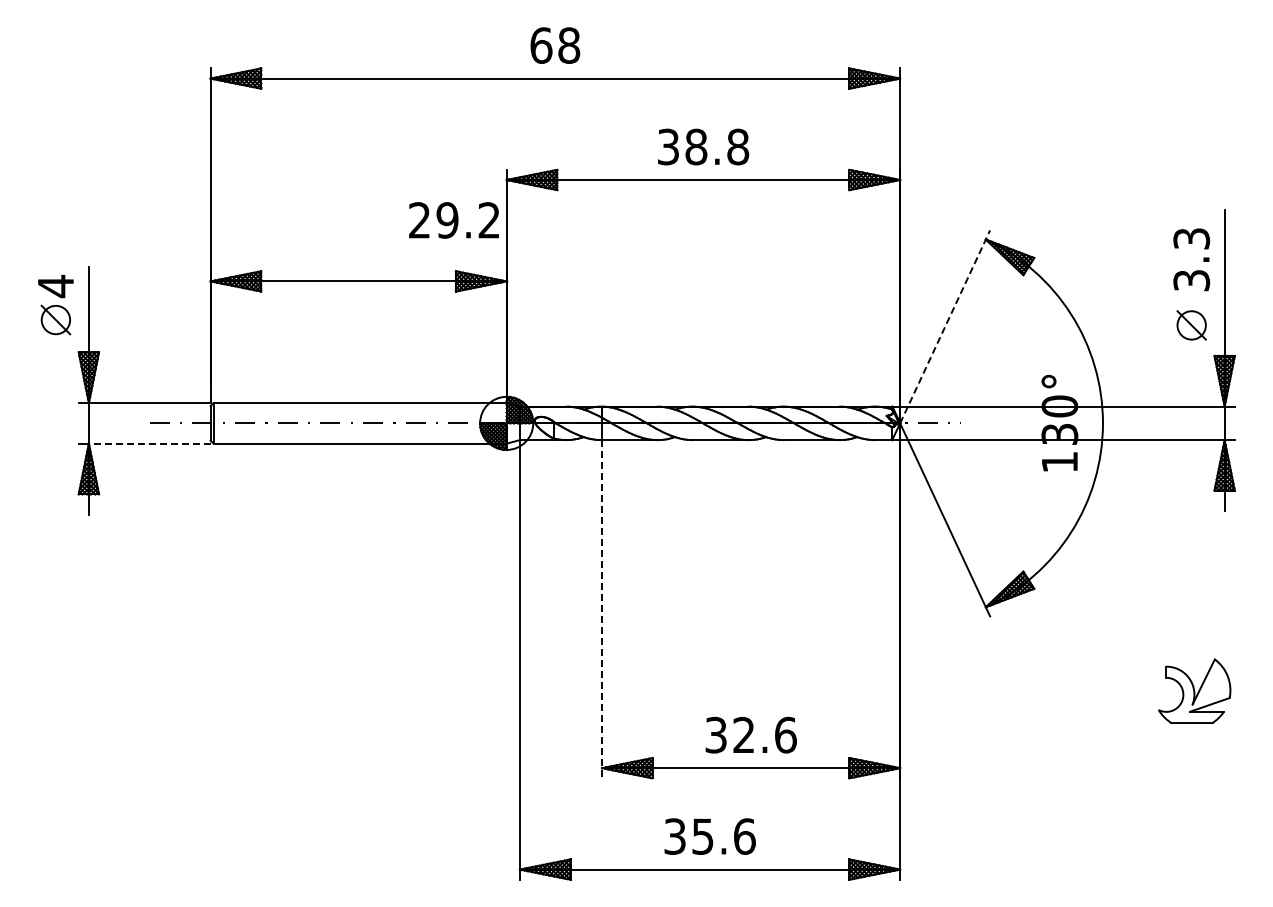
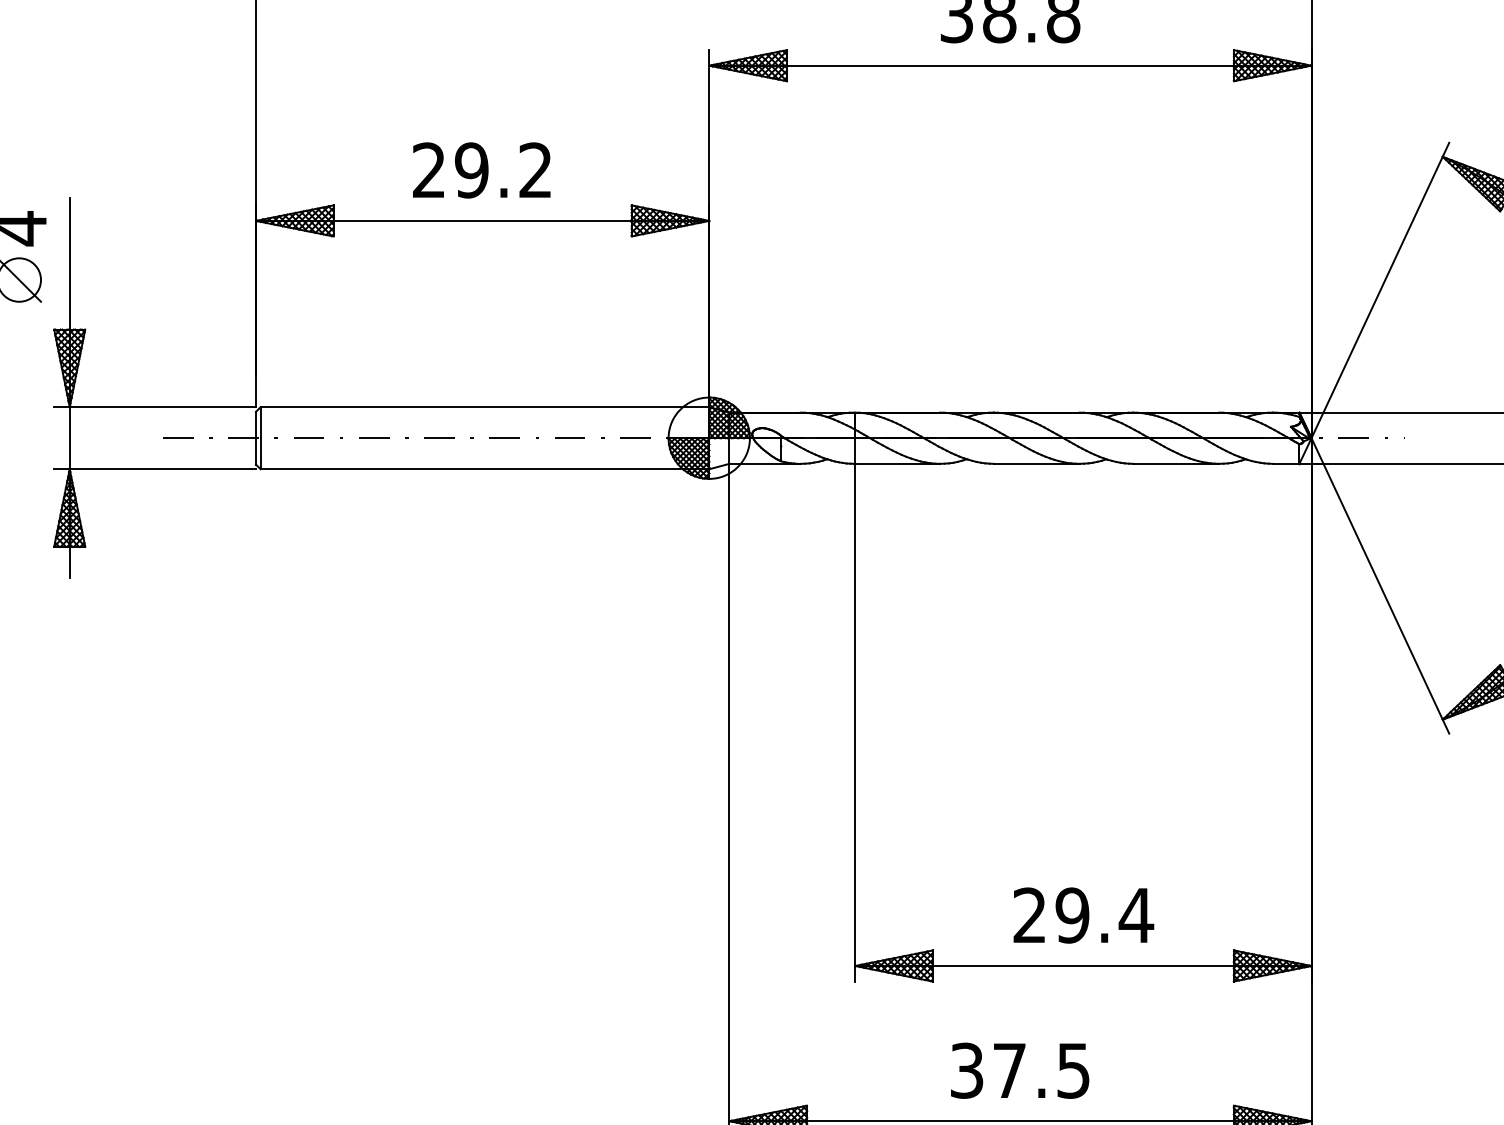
text: (453, 220) -> (480, 170), moved
line: (945, 326) -> (1380, 289), dashed -> solid
line: (149, 443) -> (162, 469), dashed -> solid
line: (602, 609) -> (855, 723), dashed -> solid
text: (751, 734) -> (1083, 914), 32.6 -> 29.4
text: (723, 836) -> (1041, 1070), 35.6 -> 37.5

